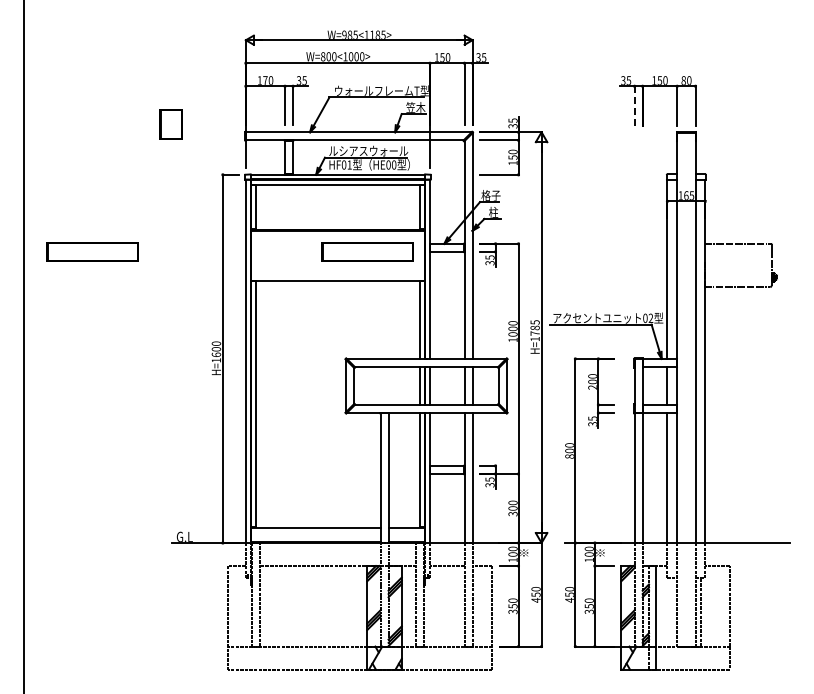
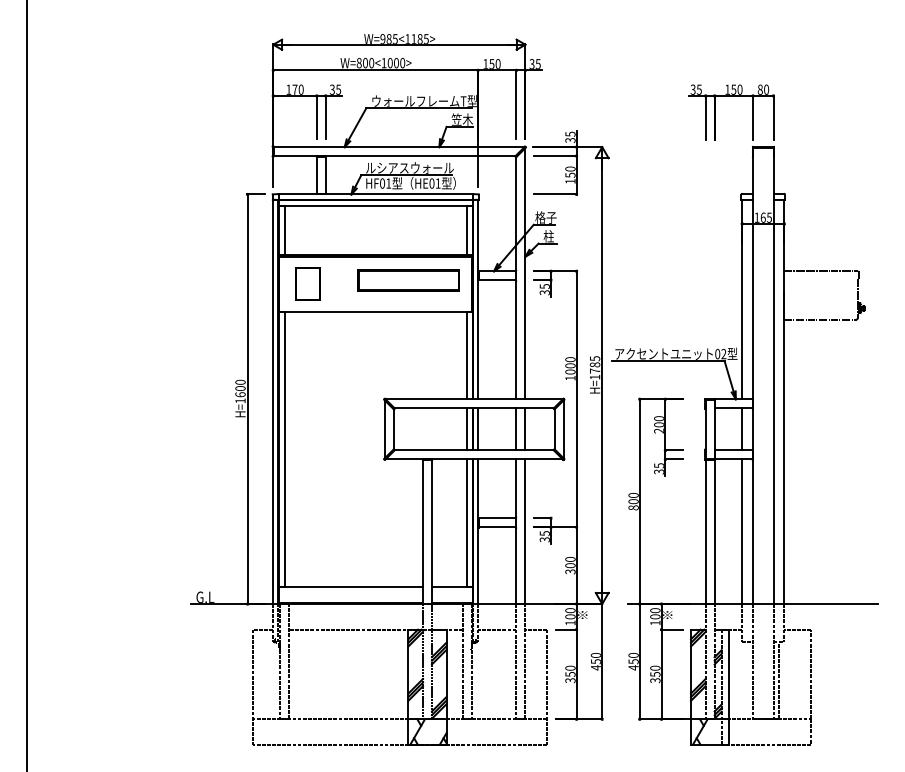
line: (634, 105) -> (705, 117), dashed -> solid
part: (170, 124) -> (307, 284), moved
text: (393, 164) -> (437, 182), HE00 -> HE01
part: (92, 251) -> (102, 279), removed

